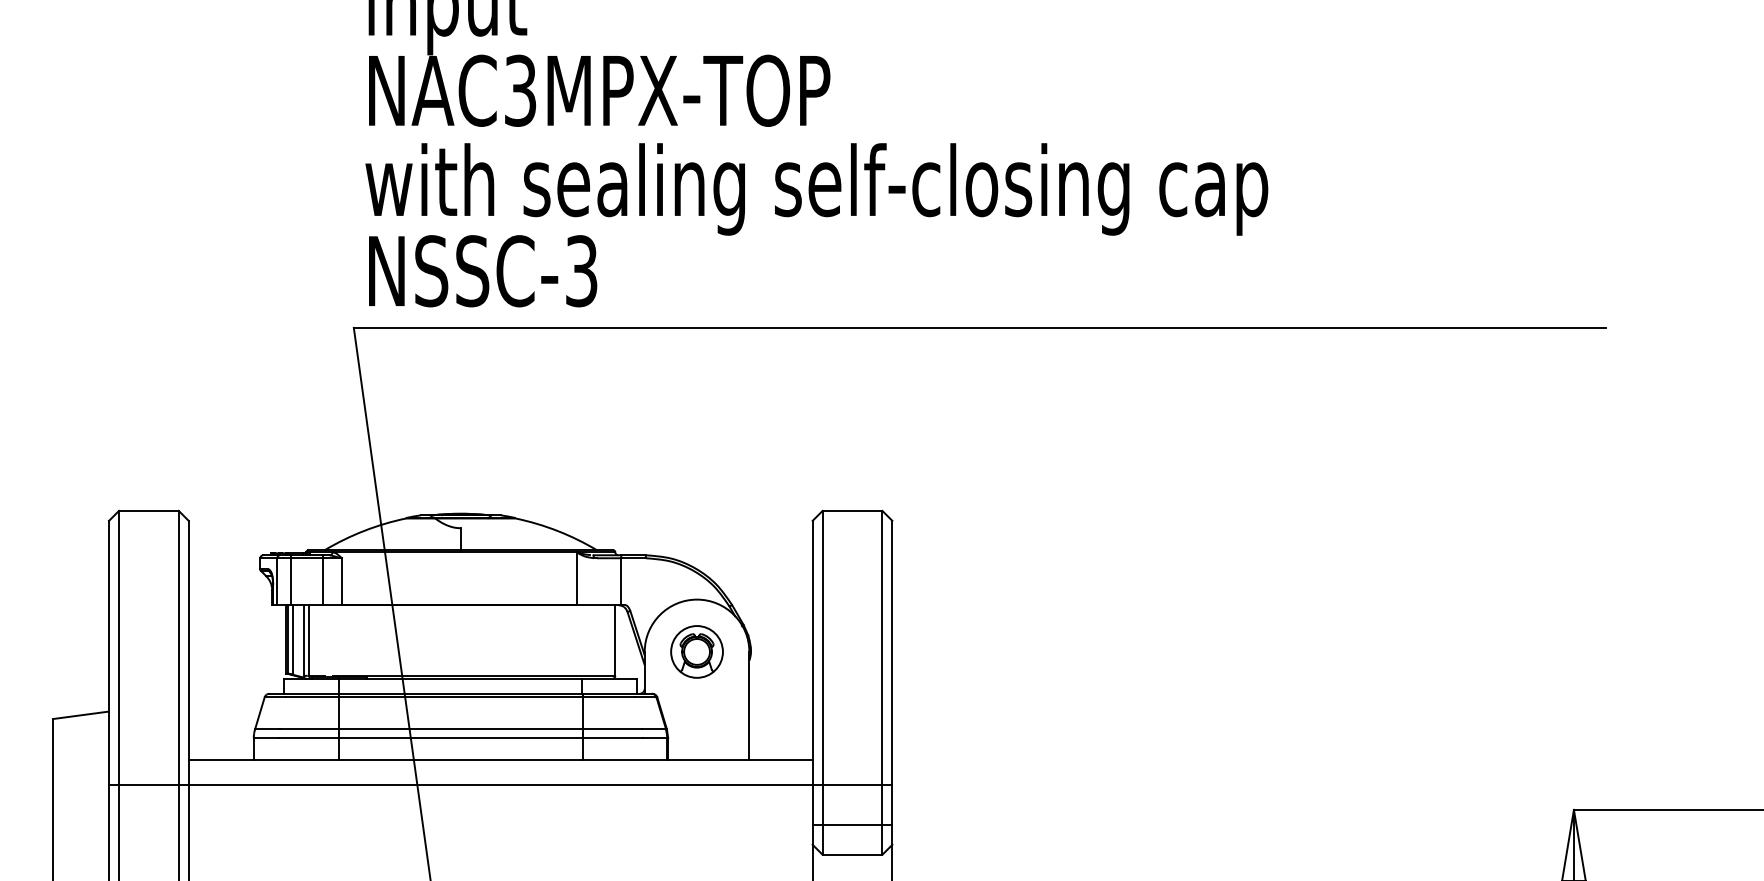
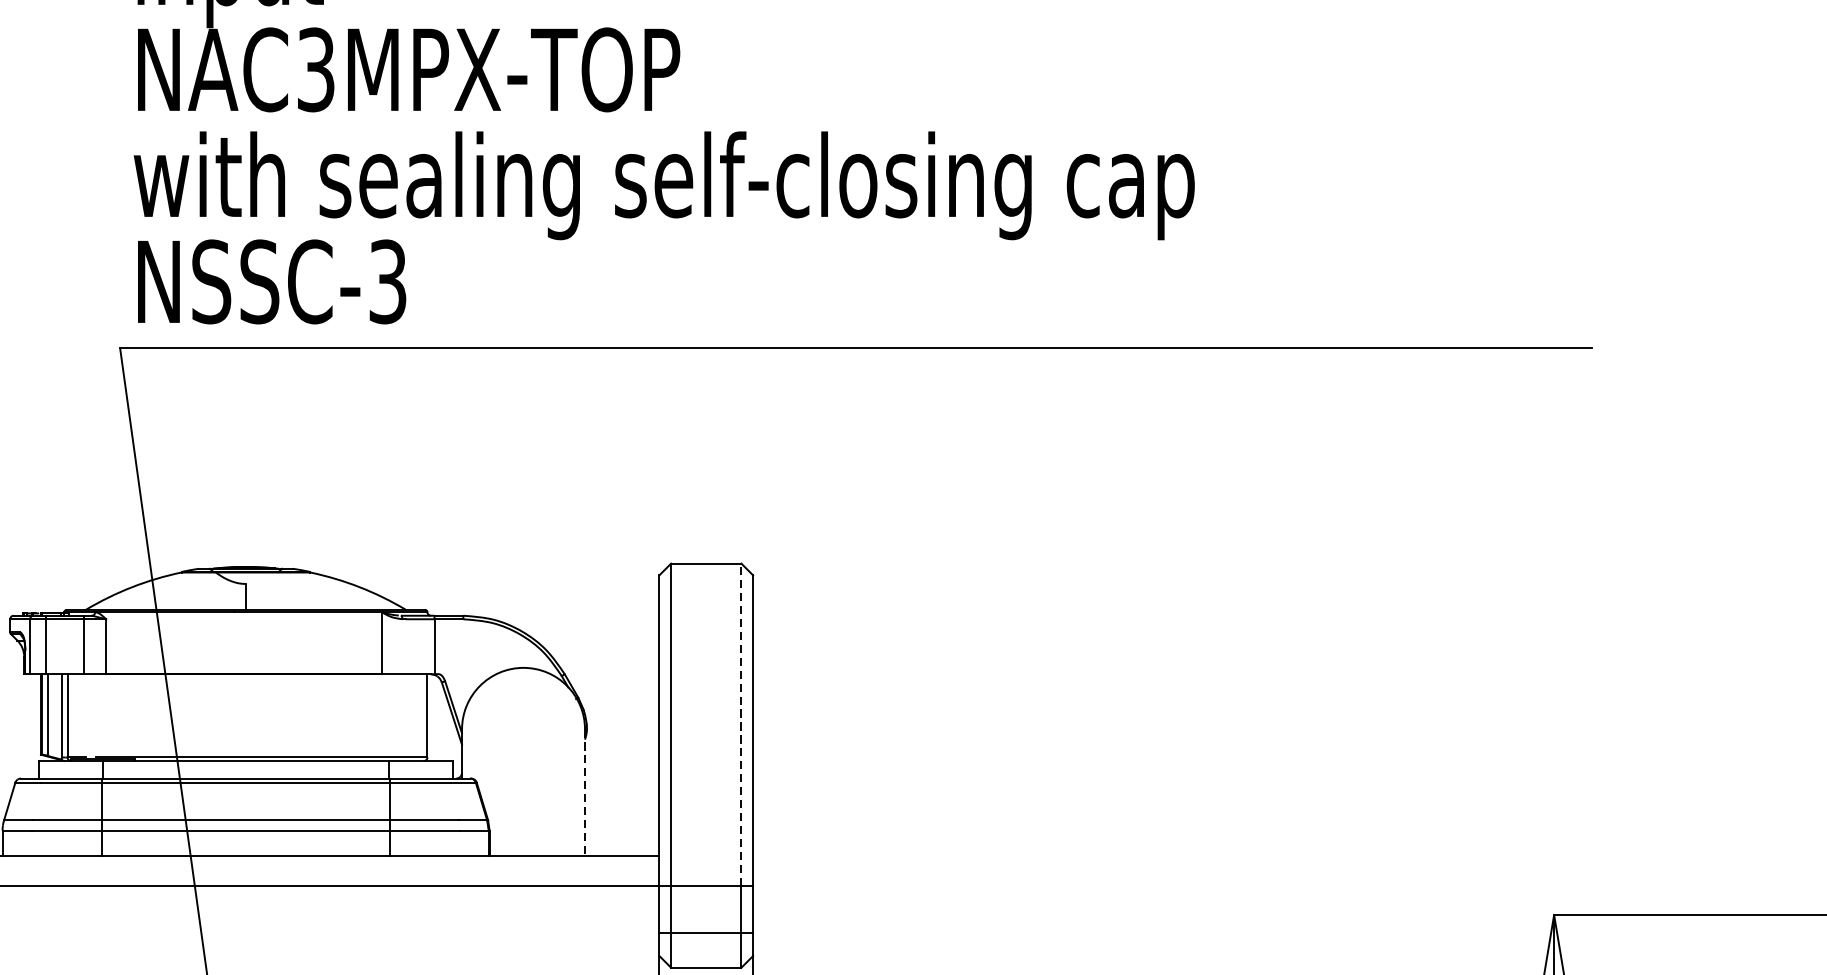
line: (882, 647) -> (741, 724), solid -> dashed
part: (696, 651) -> (522, 728), removed
line: (749, 706) -> (585, 793), solid -> dashed

